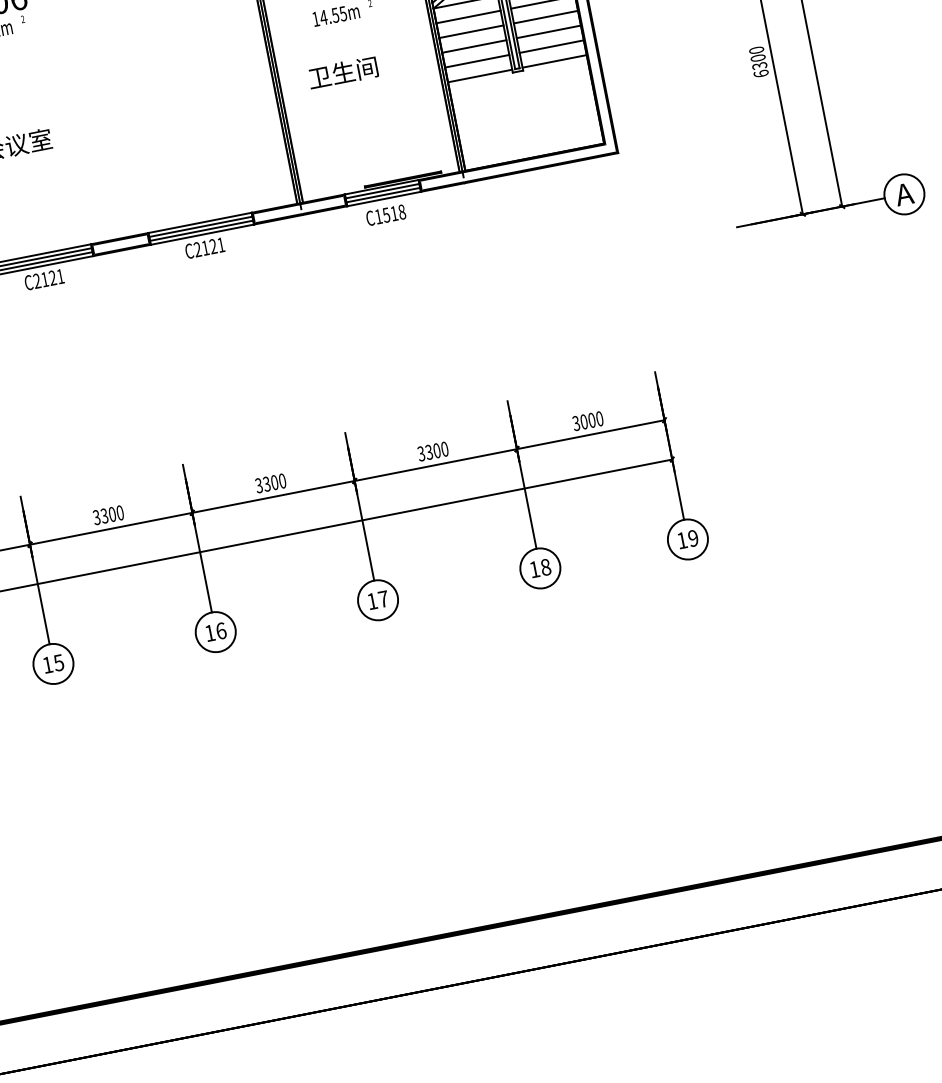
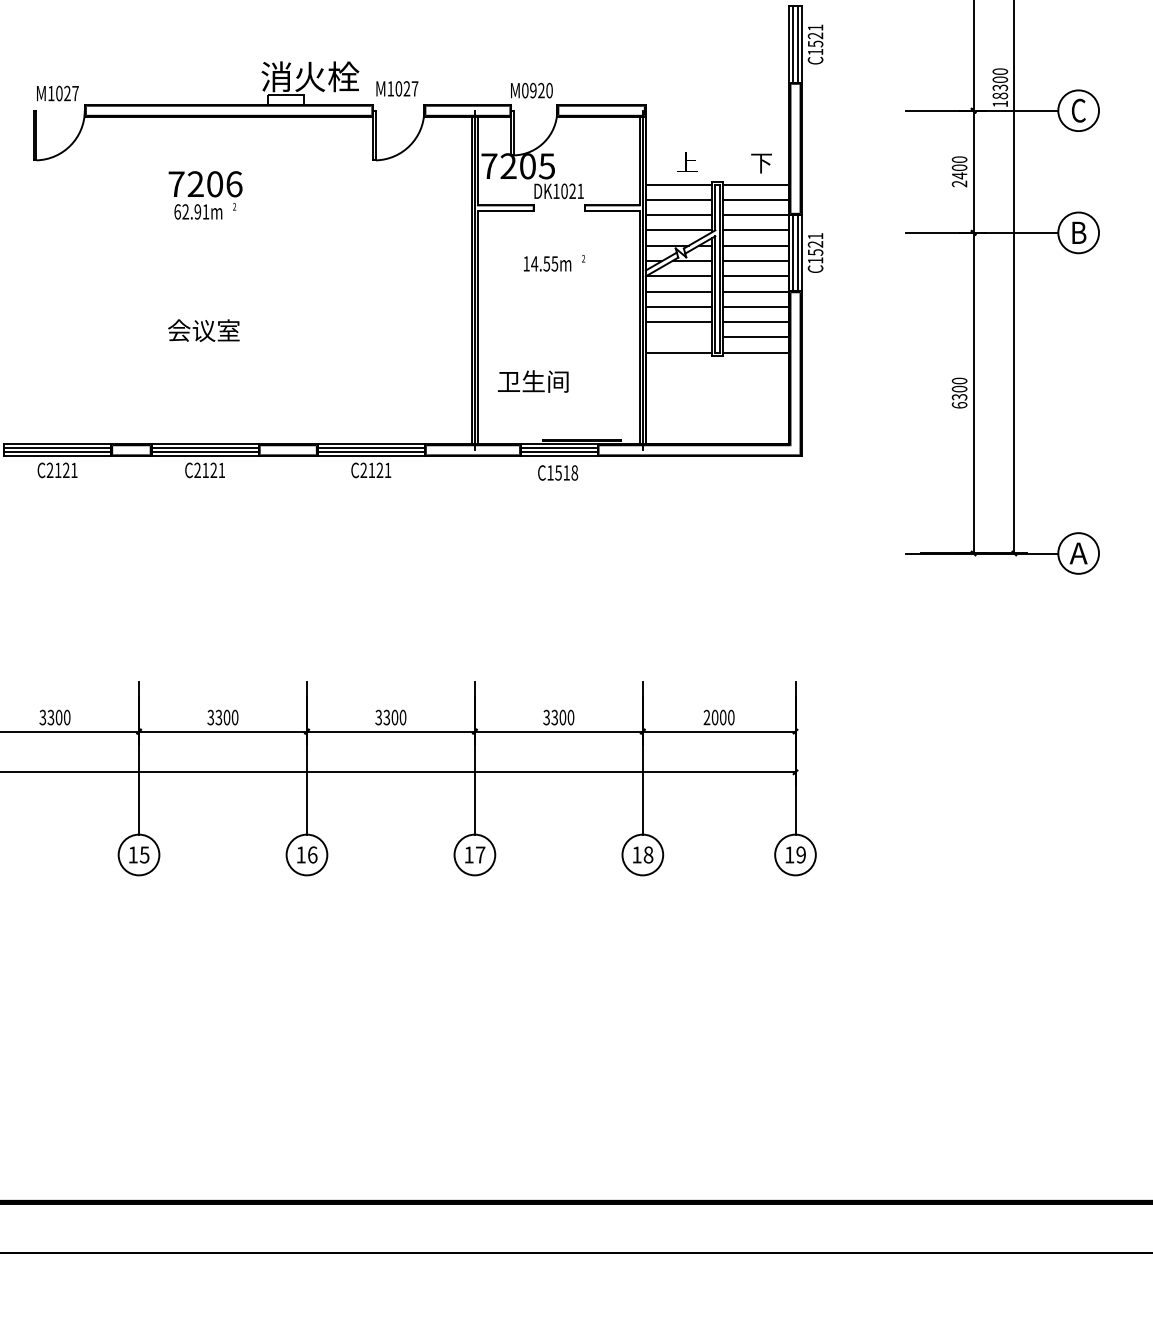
line: (476, 61) -> (678, 337), removed
text: (343, 72) -> (533, 381), moved
text: (575, 423) -> (706, 717), 3000 -> 2000

